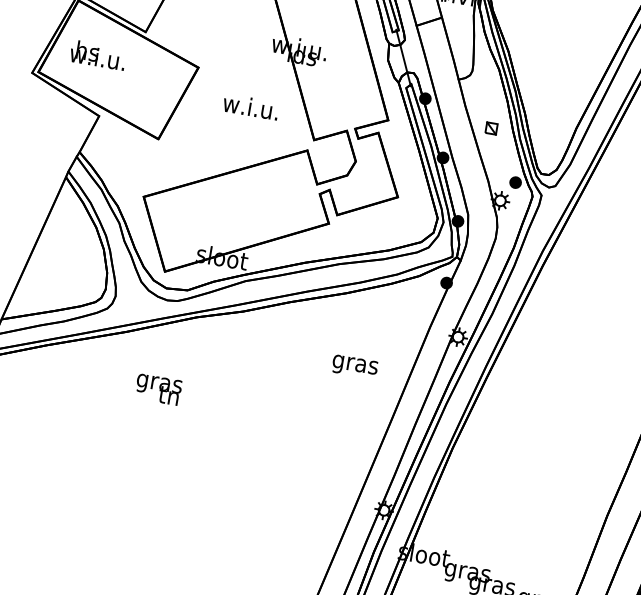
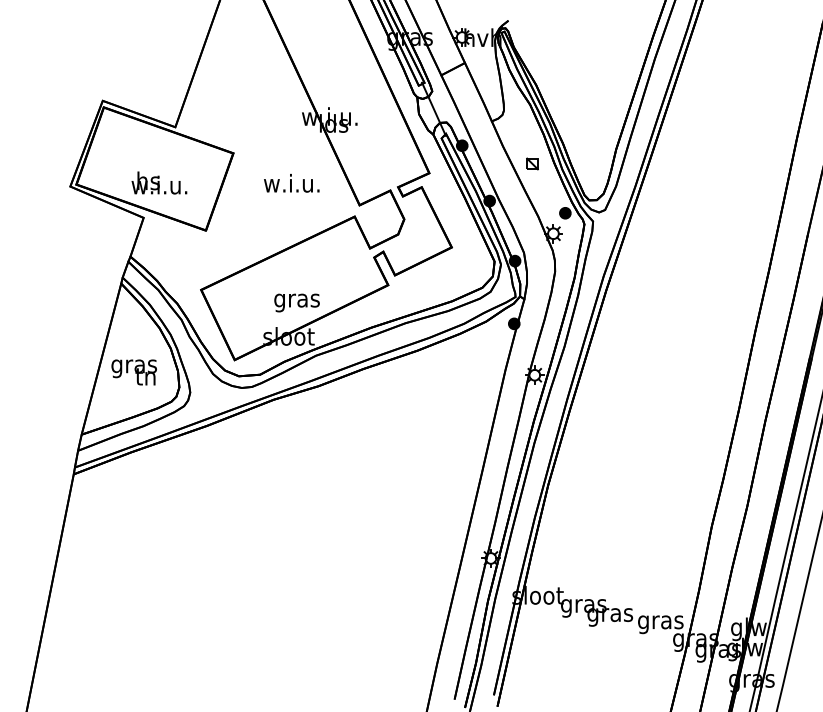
text: (98, 54) -> (159, 182), moved
text: (354, 366) -> (296, 302), moved
text: (157, 389) -> (133, 372), moved

